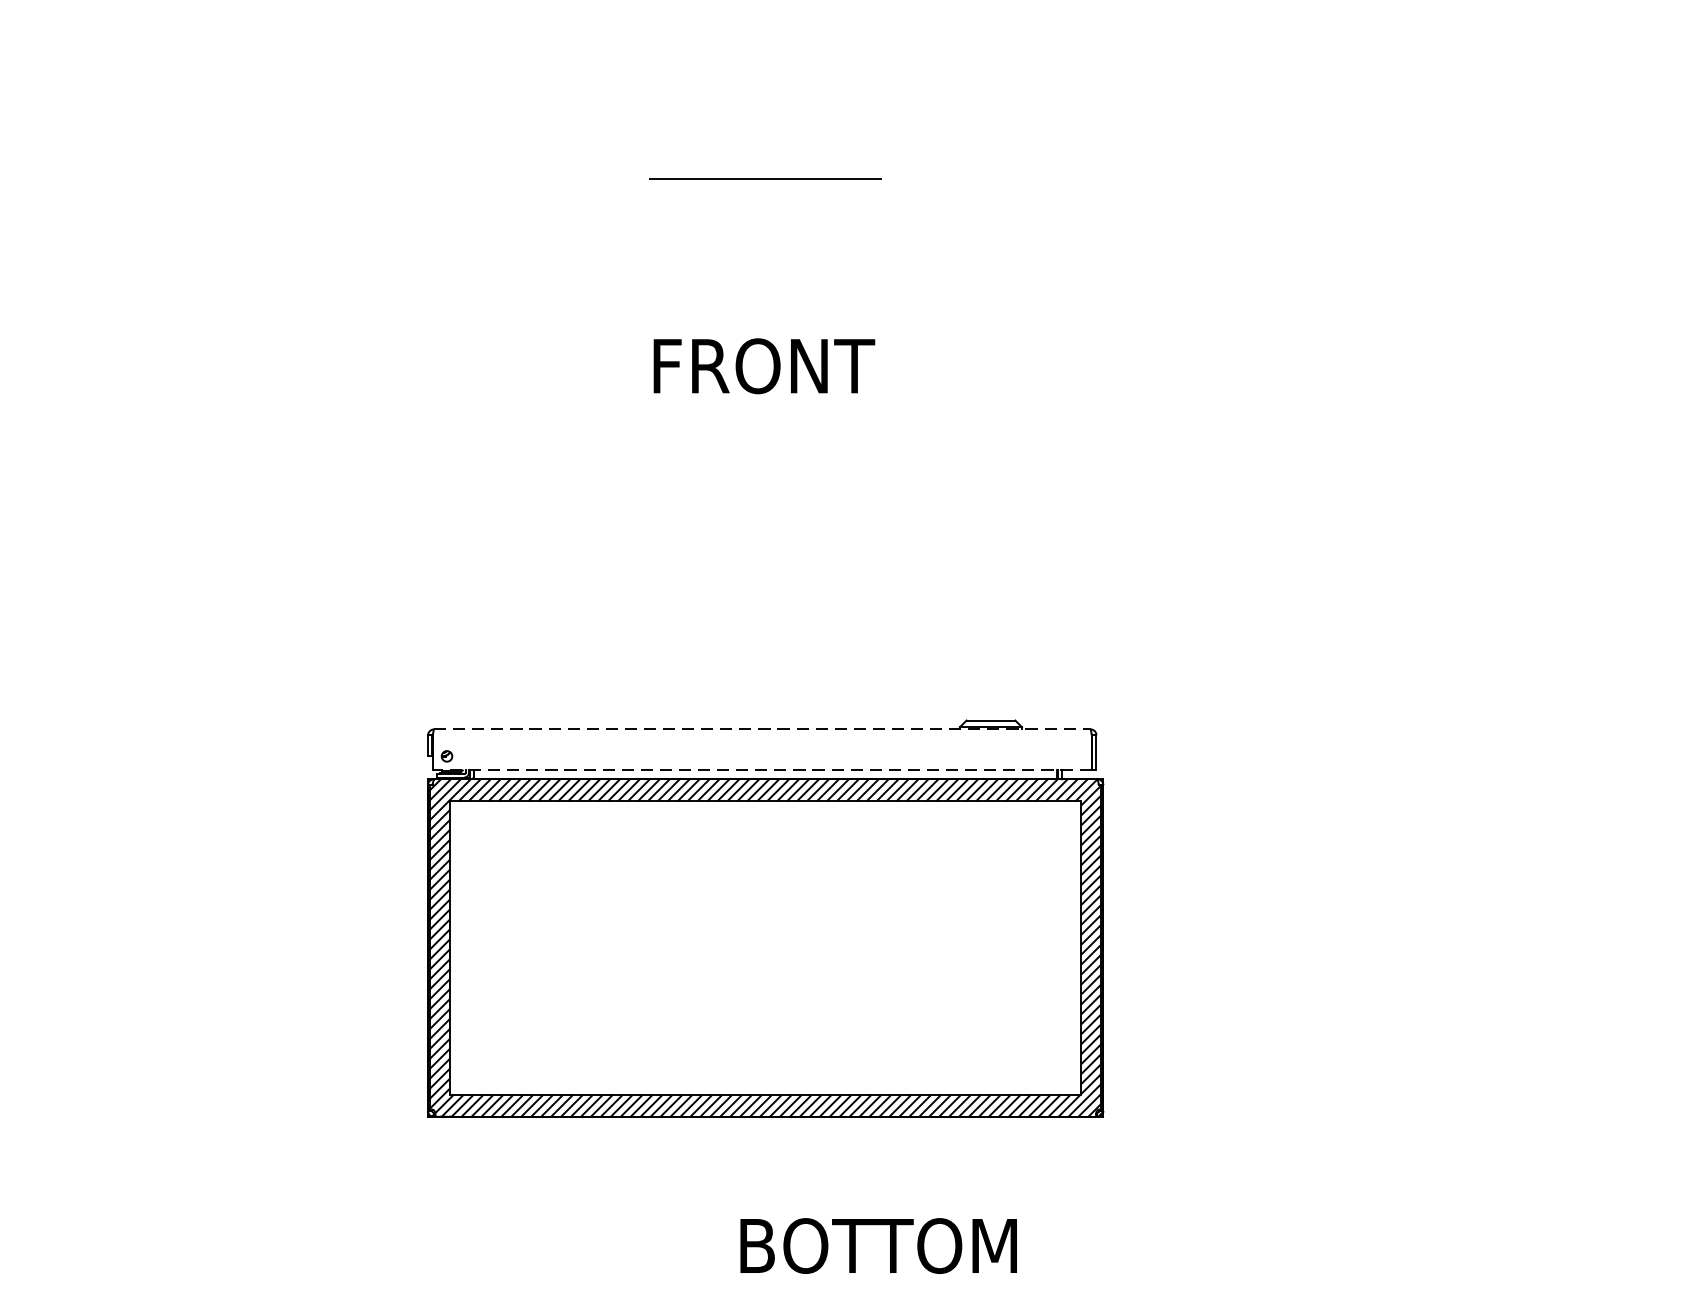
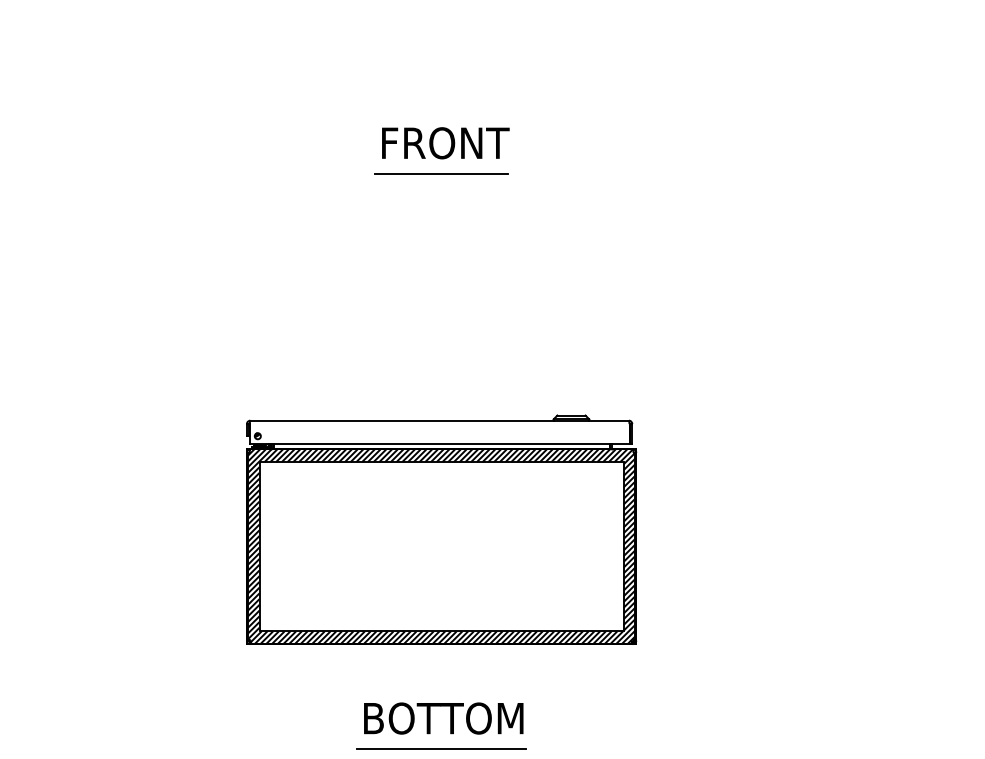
line: (765, 177) -> (441, 173), moved
text: (763, 366) -> (445, 143), moved
line: (763, 729) -> (440, 420), dashed -> solid
line: (762, 770) -> (439, 444), dashed -> solid
text: (878, 1245) -> (443, 718), moved
line: (765, 1299) -> (441, 749), added

